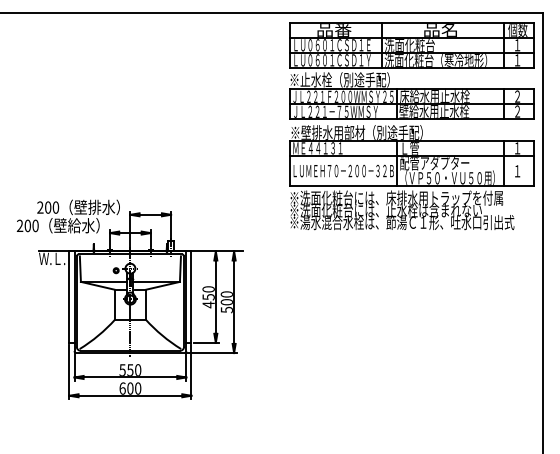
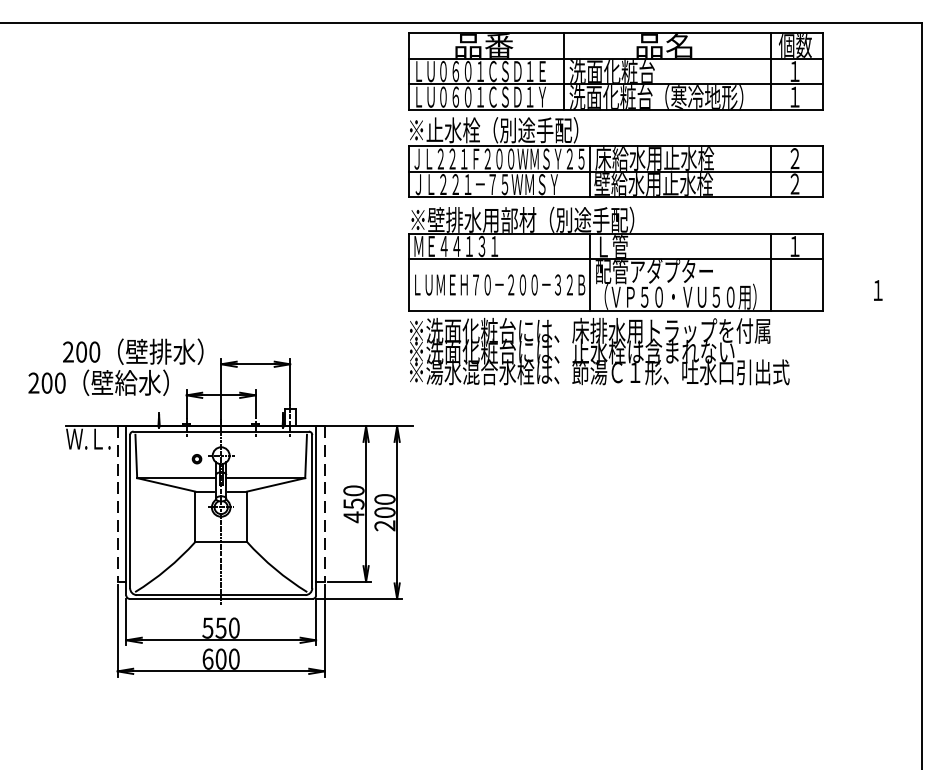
part: (411, 126) -> (614, 209), moved
line: (69, 297) -> (117, 504), solid -> dashed
line: (191, 297) -> (324, 504), solid -> dashed
text: (226, 309) -> (384, 524), 500 -> 200

